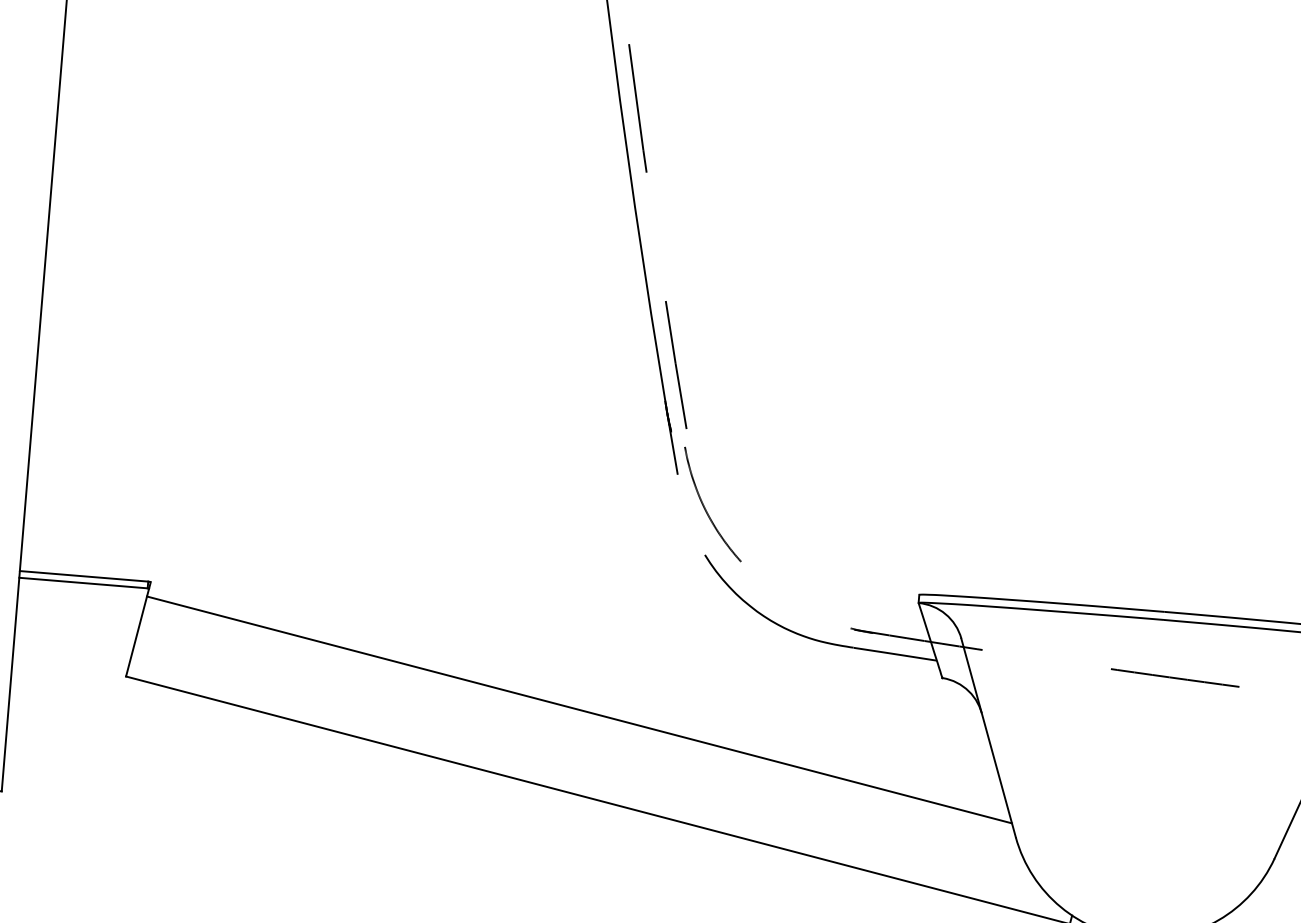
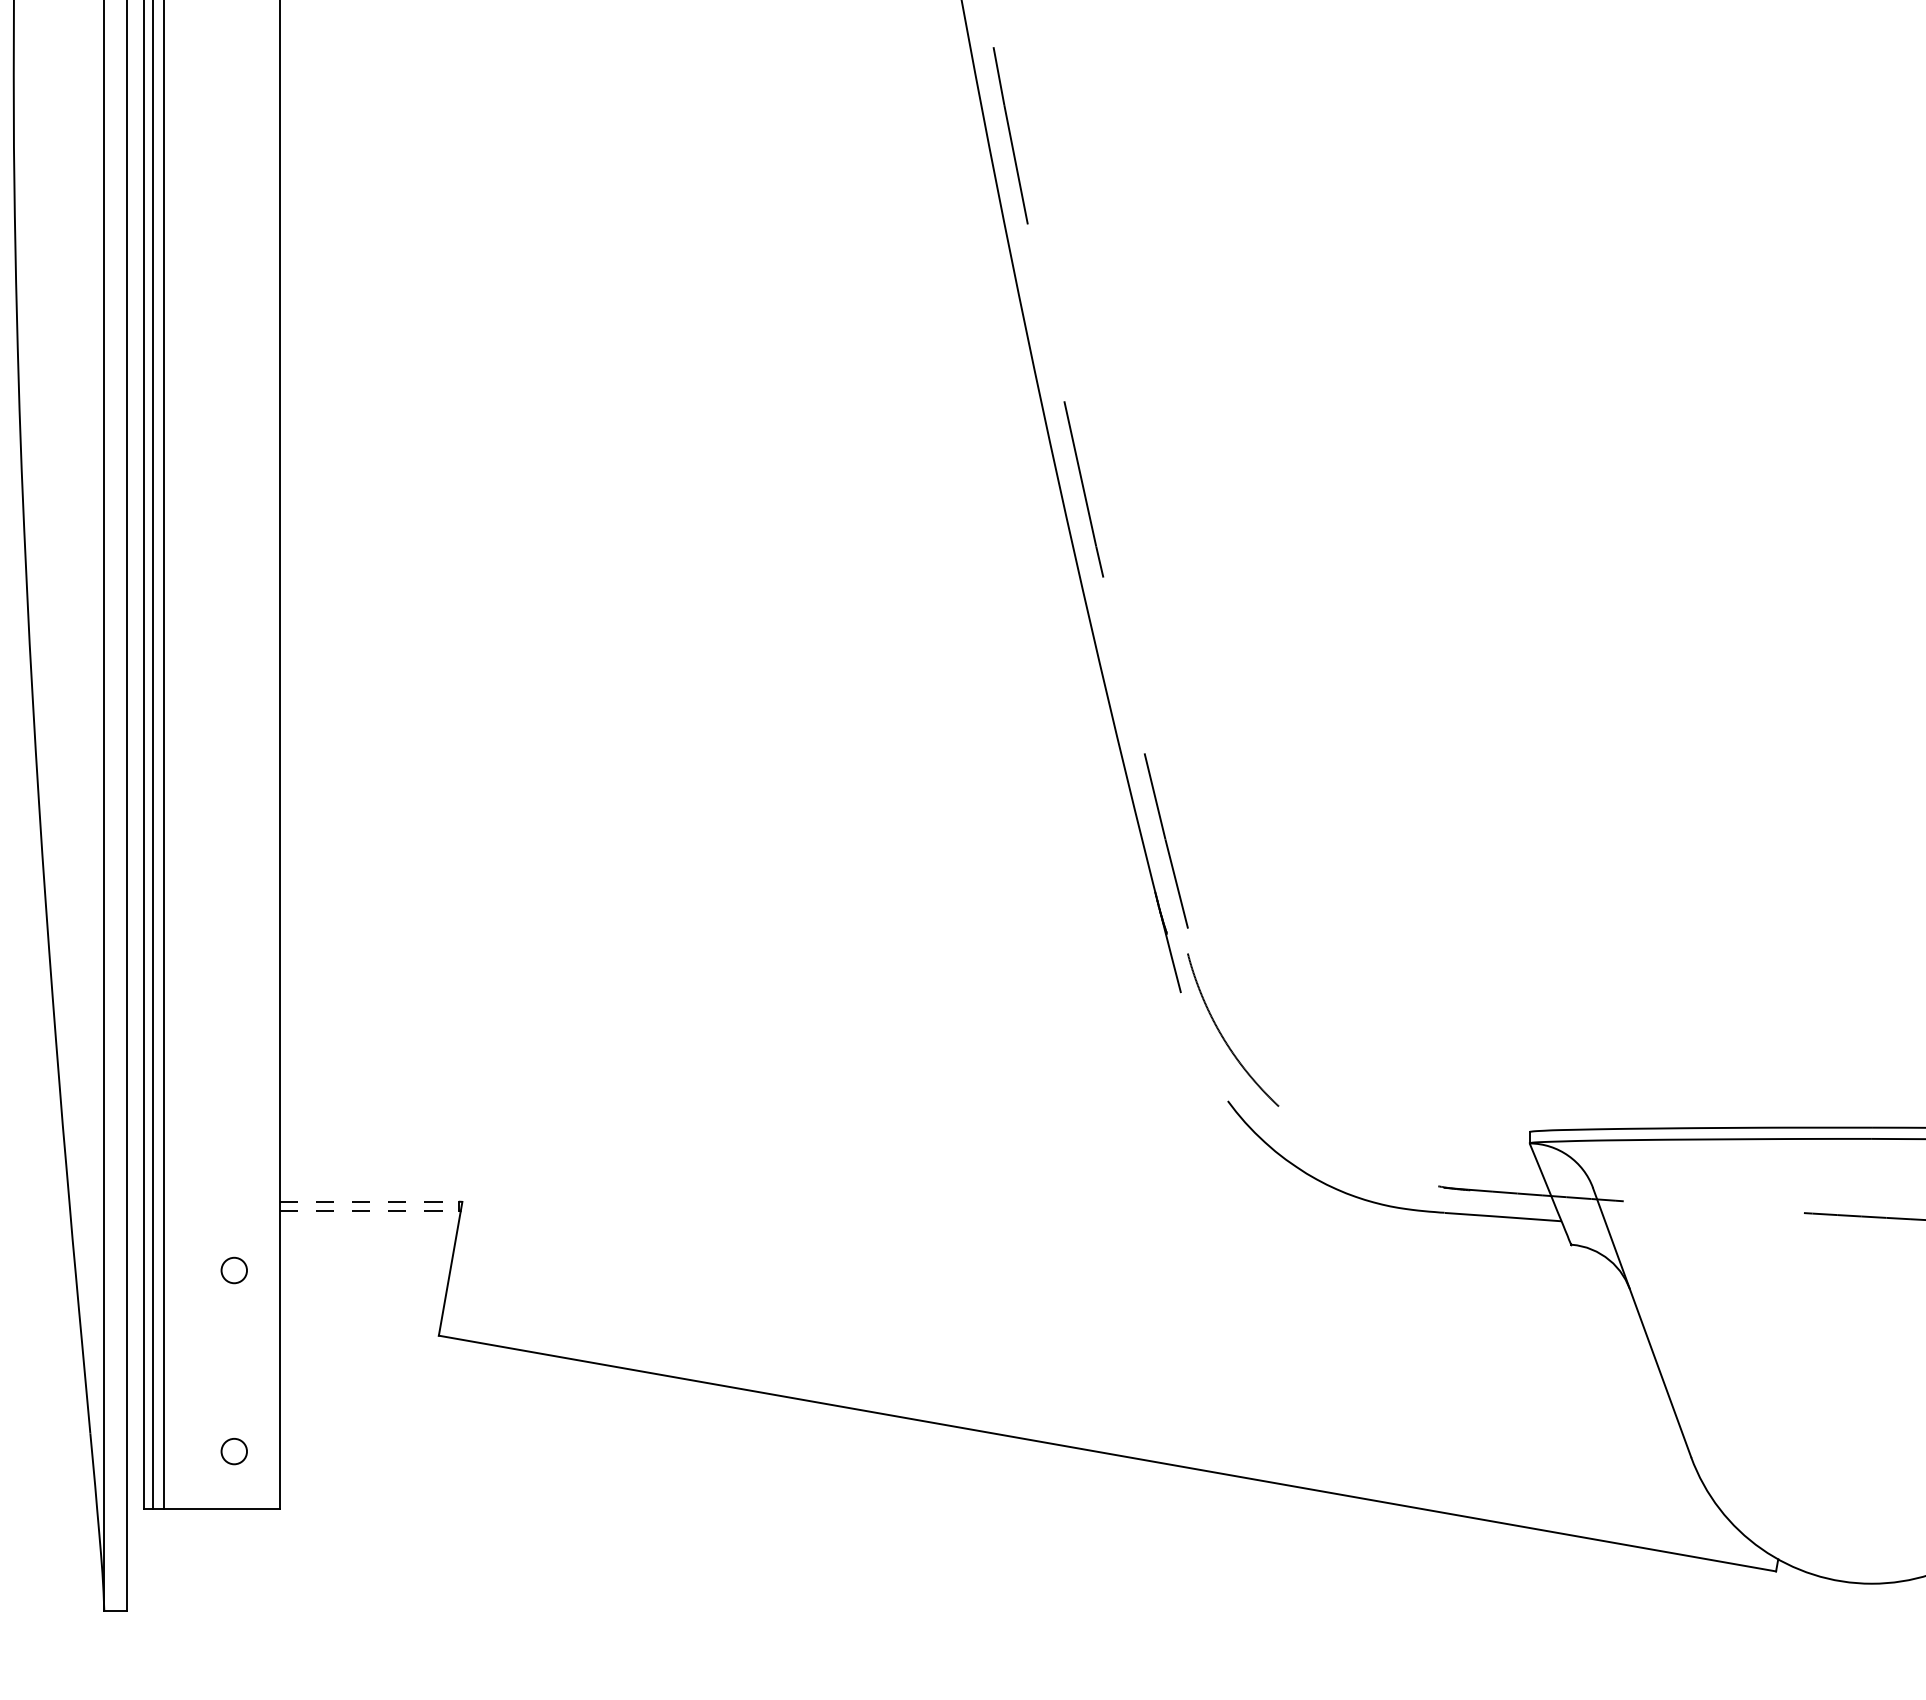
line: (84, 576) -> (369, 1201), solid -> dashed
line: (83, 582) -> (369, 1210), solid -> dashed
line: (579, 710) -> (1071, 1330), removed

